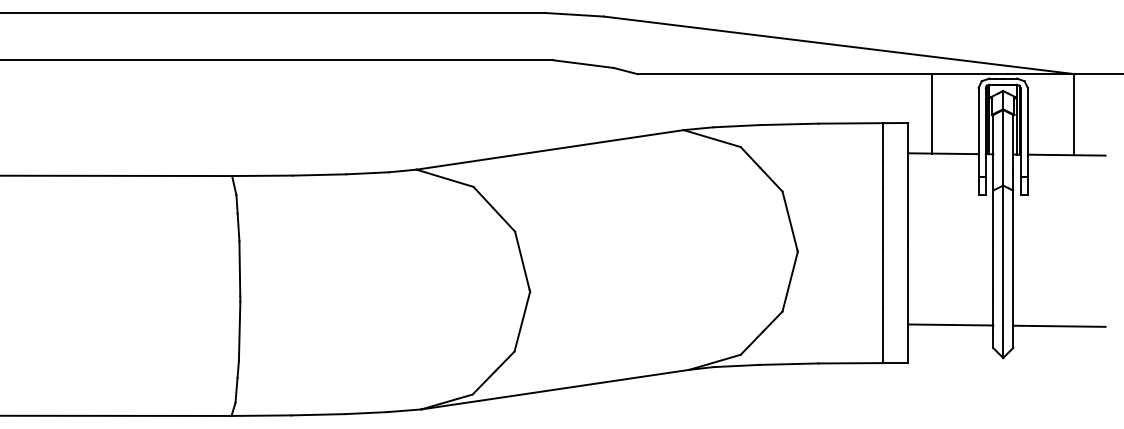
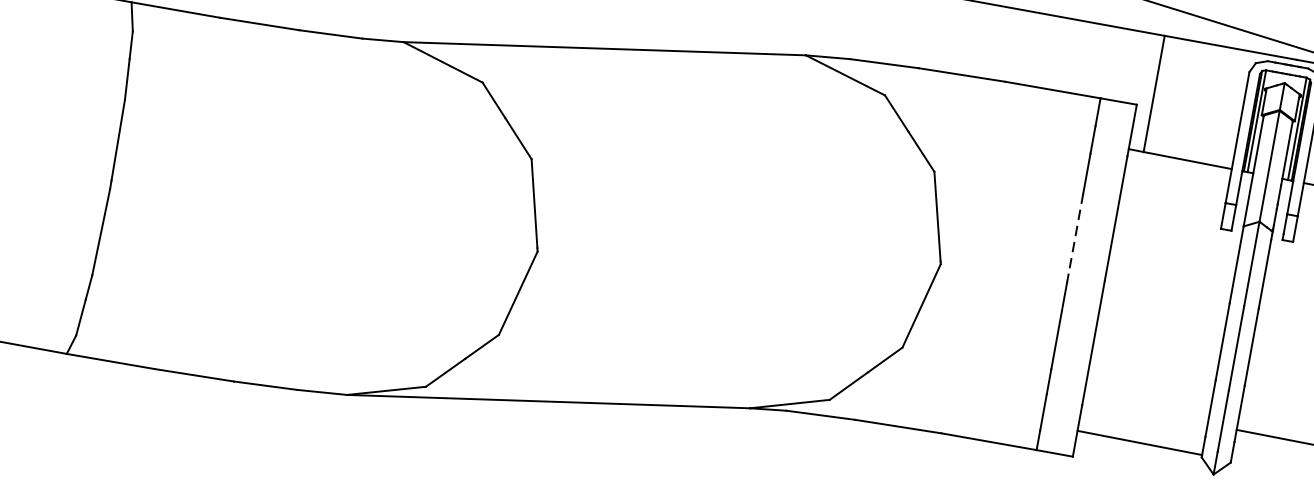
line: (932, 113) -> (1154, 93), moved
line: (883, 215) -> (1076, 233), solid -> dashed
line: (950, 324) -> (1139, 442), moved

